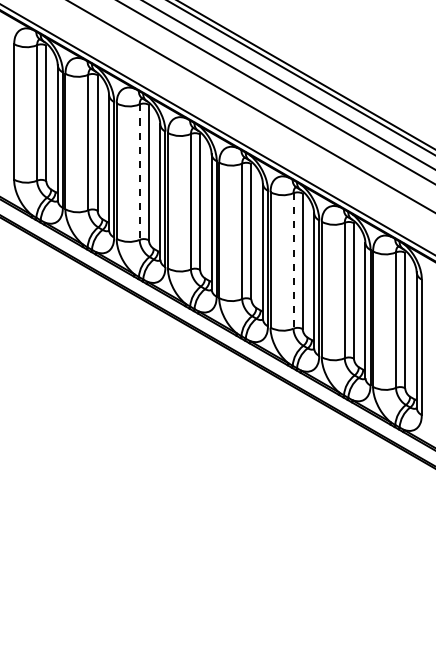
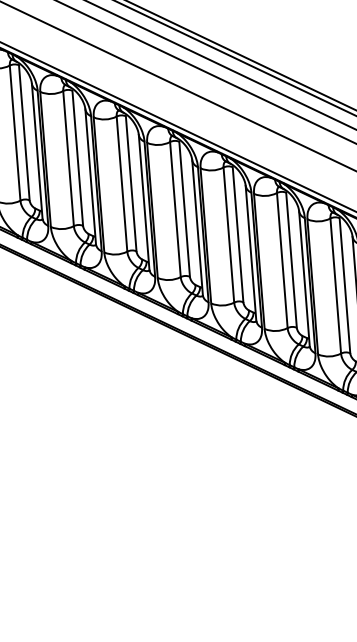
line: (139, 172) -> (68, 158), dashed -> solid
line: (293, 260) -> (228, 234), dashed -> solid

